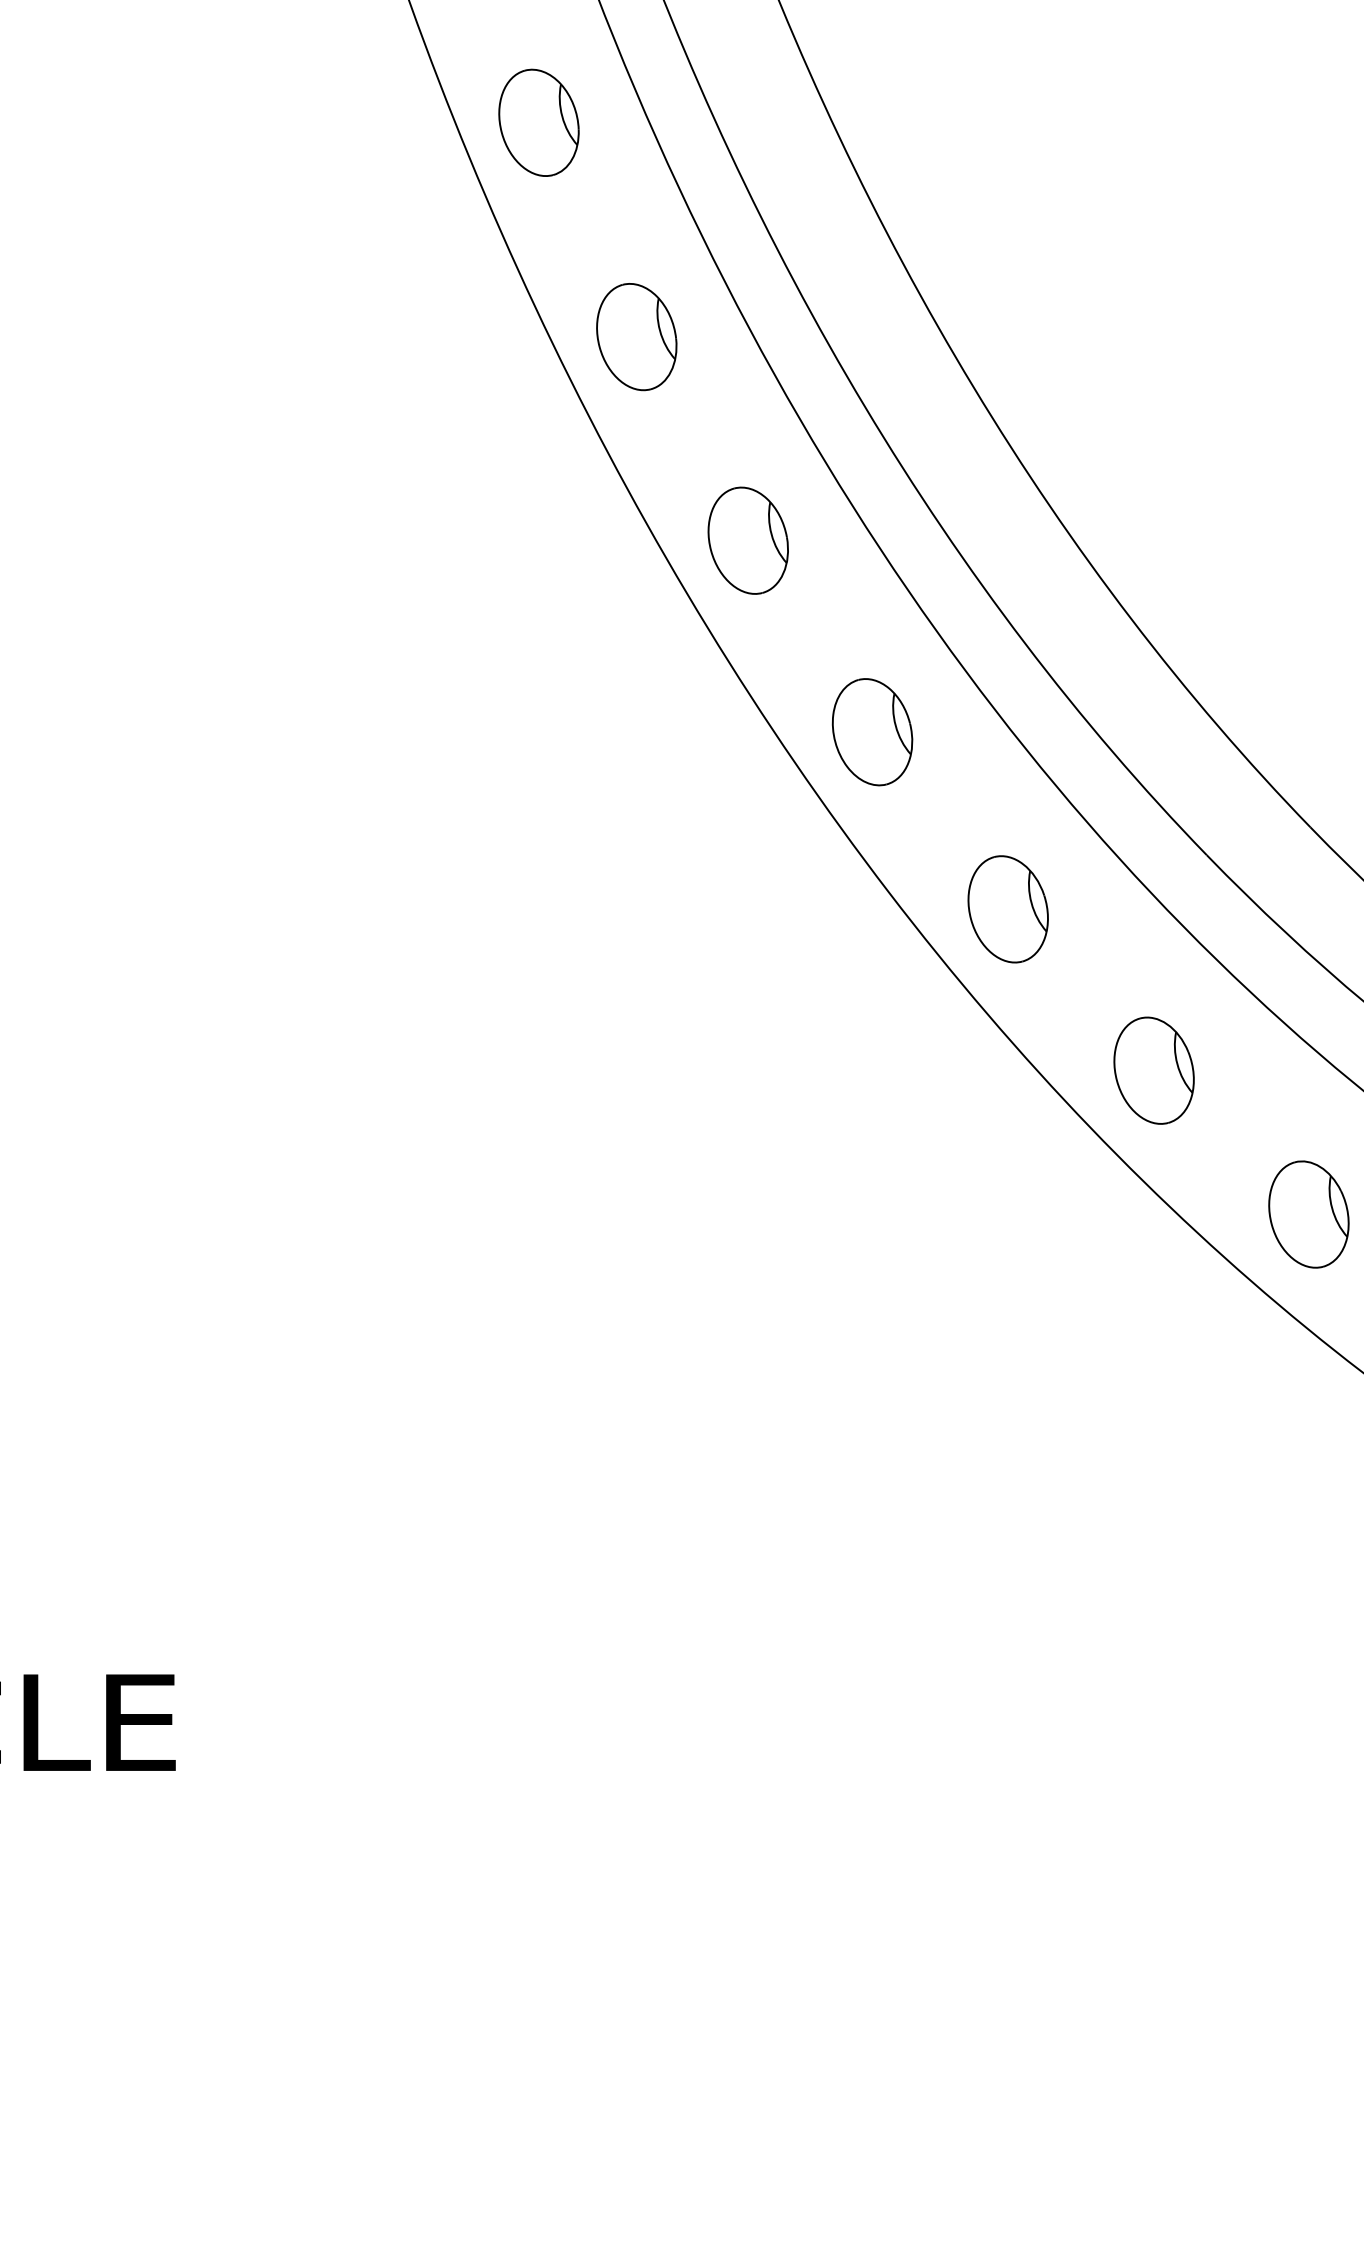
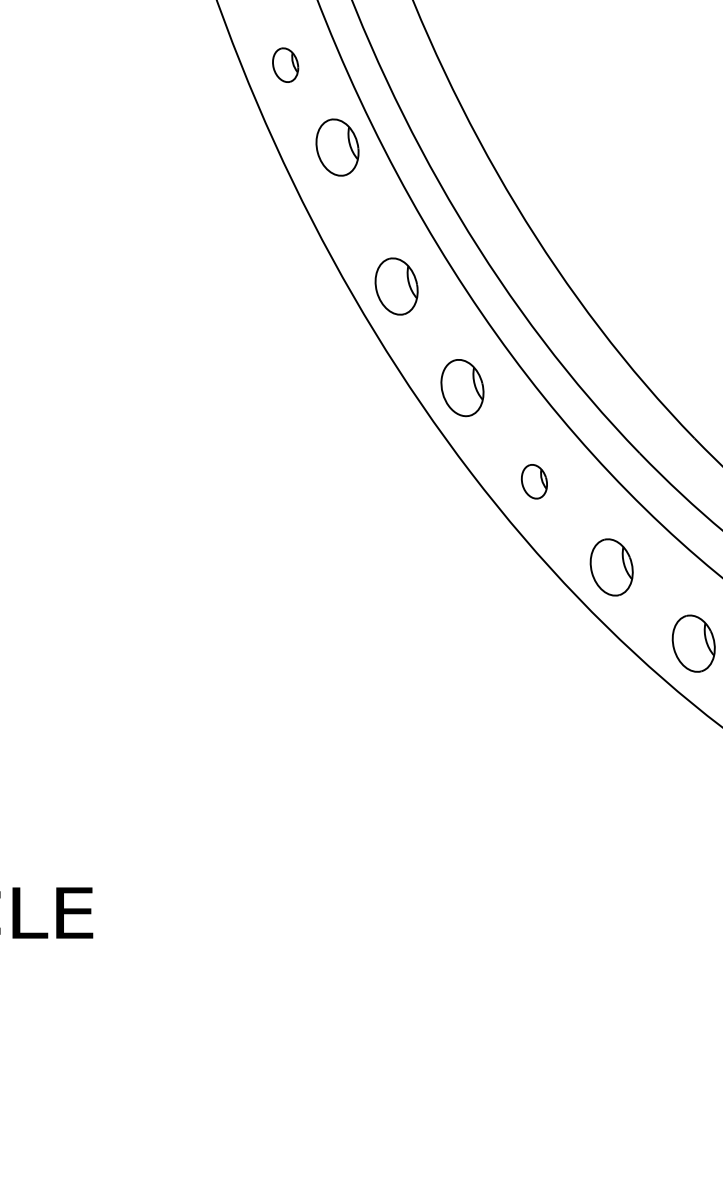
part: (538, 123) -> (285, 65), size x0.6
part: (636, 336) -> (337, 147), moved
part: (1008, 908) -> (534, 481), size x0.6

